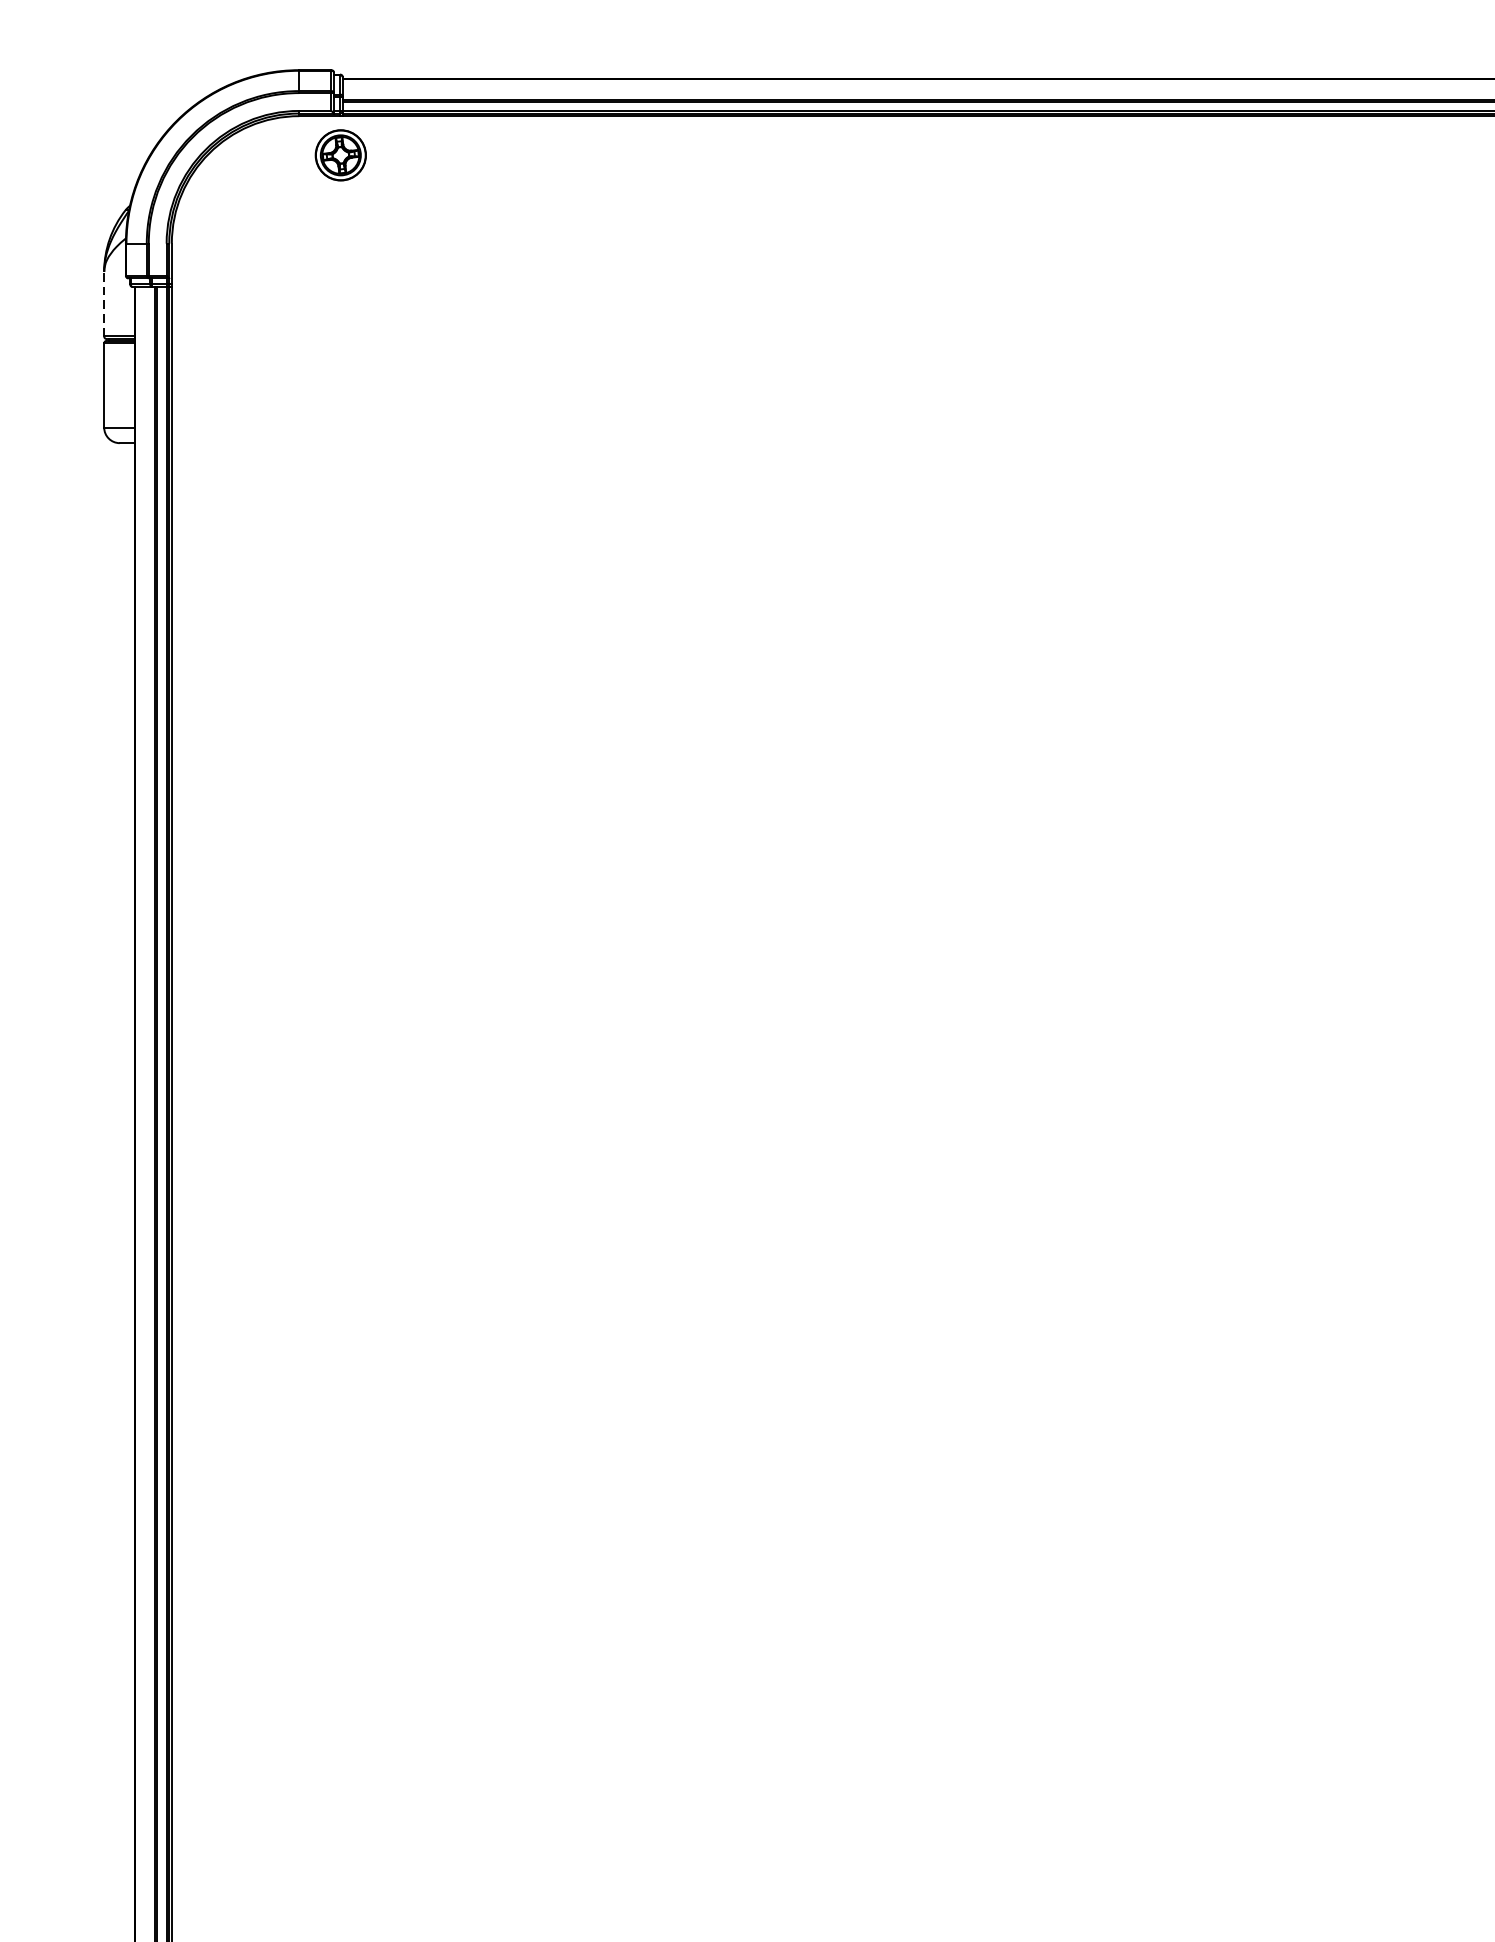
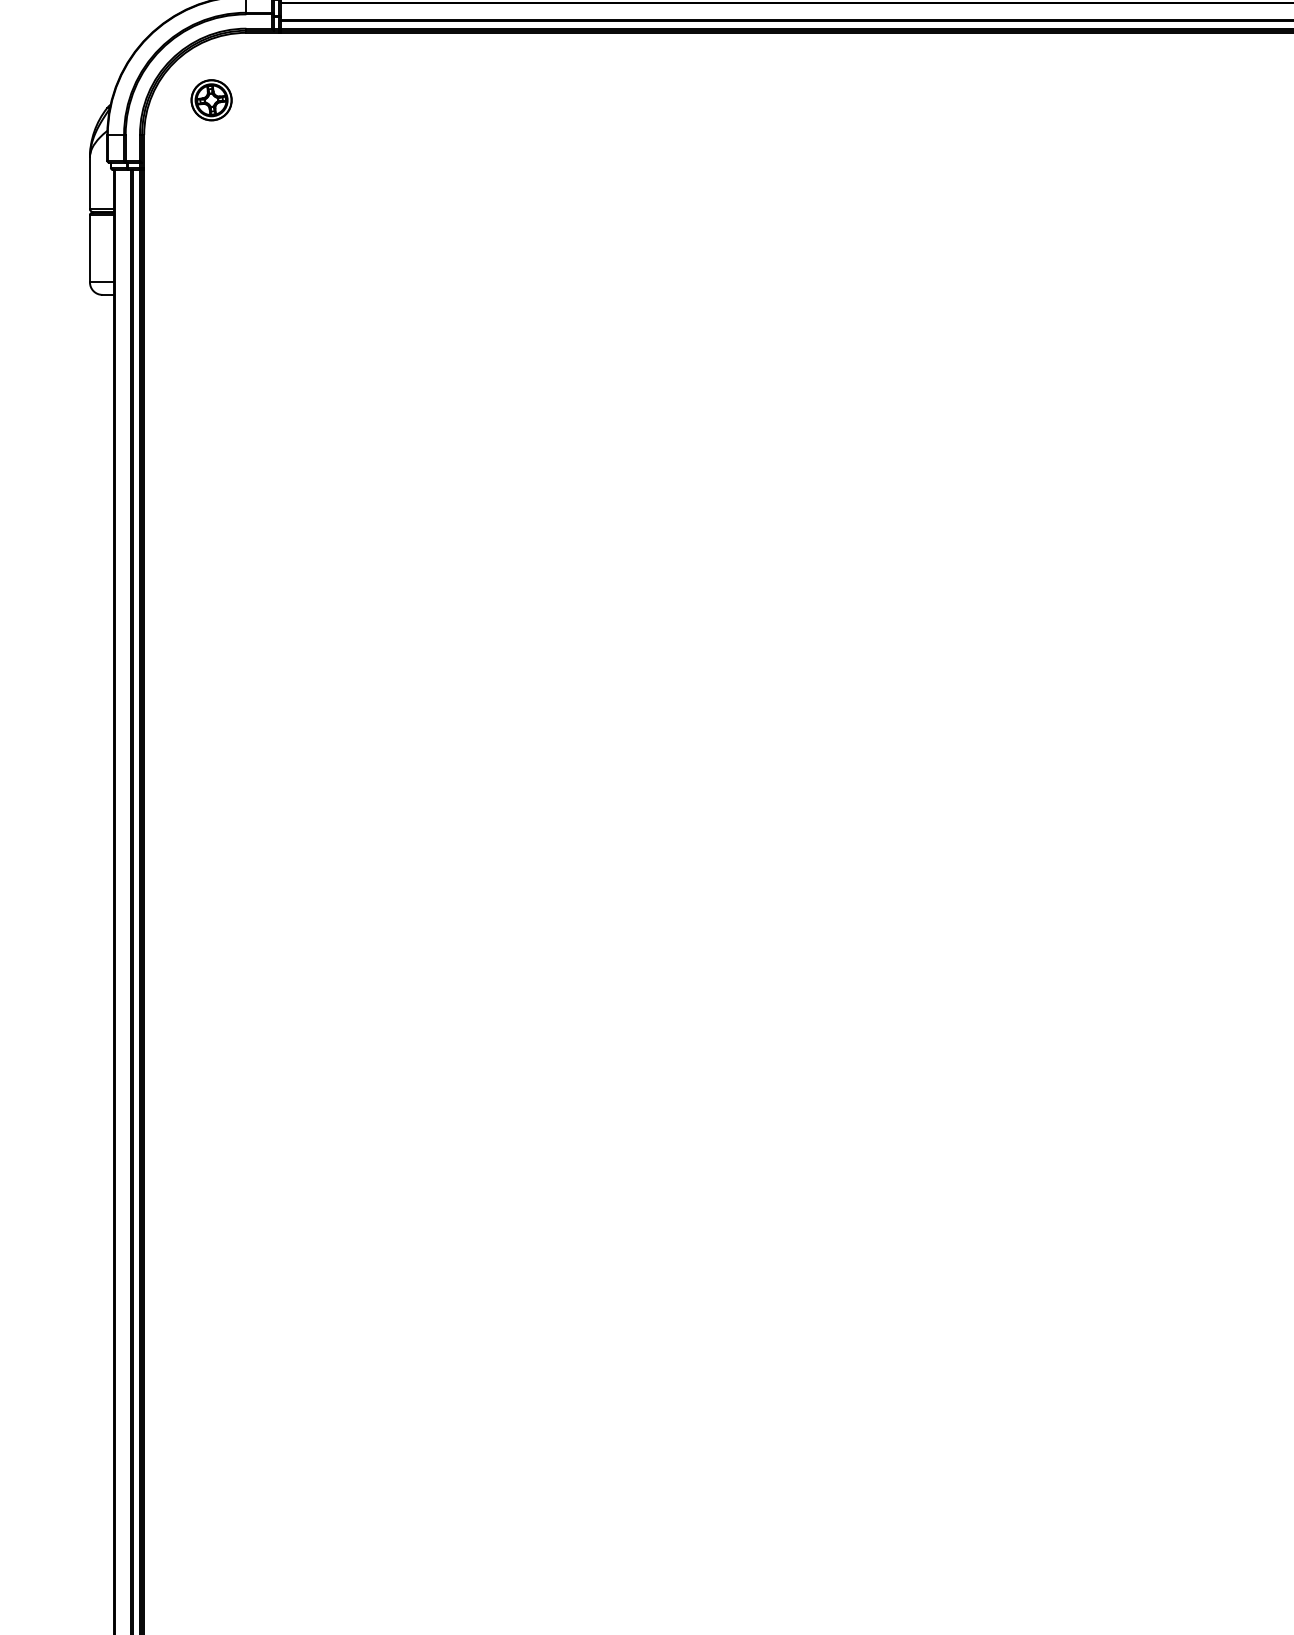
part: (340, 155) -> (211, 100), moved
line: (103, 304) -> (89, 183), dashed -> solid

